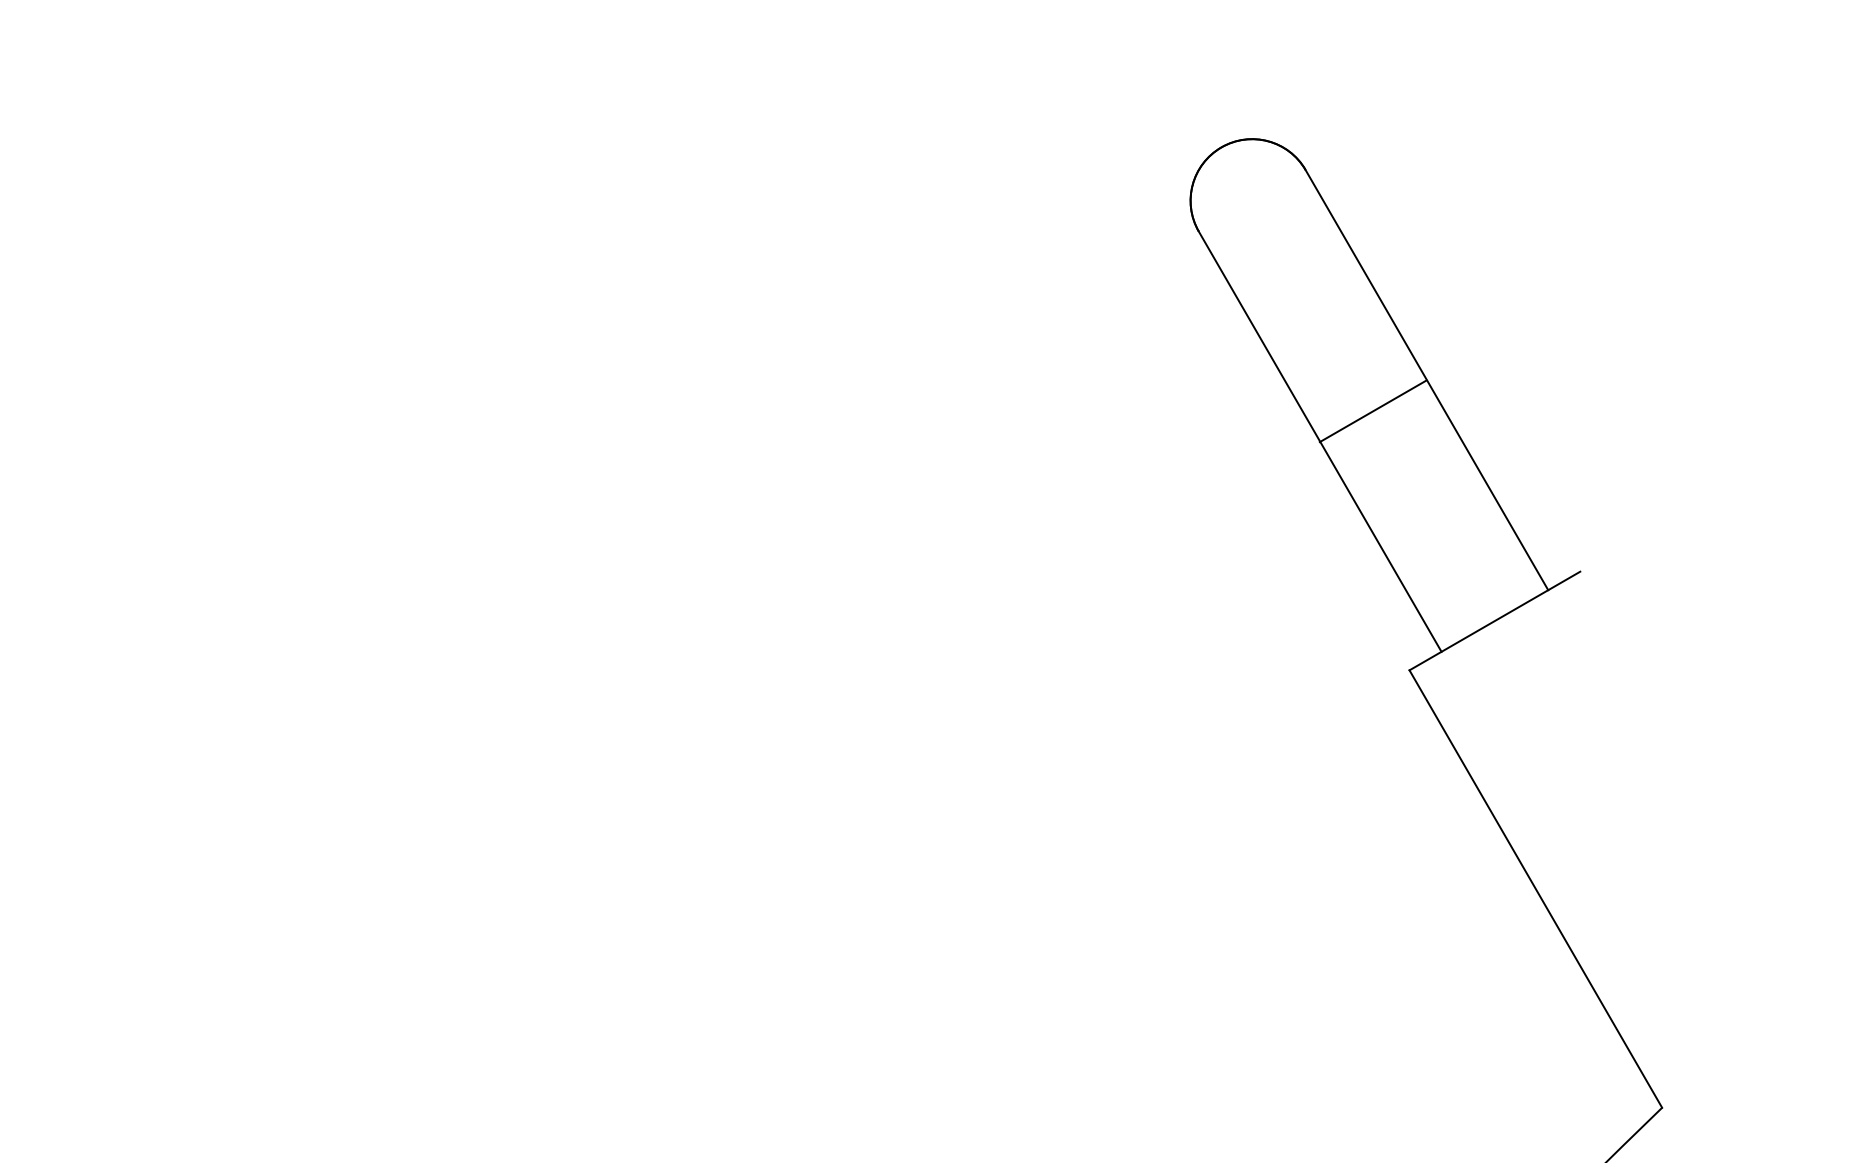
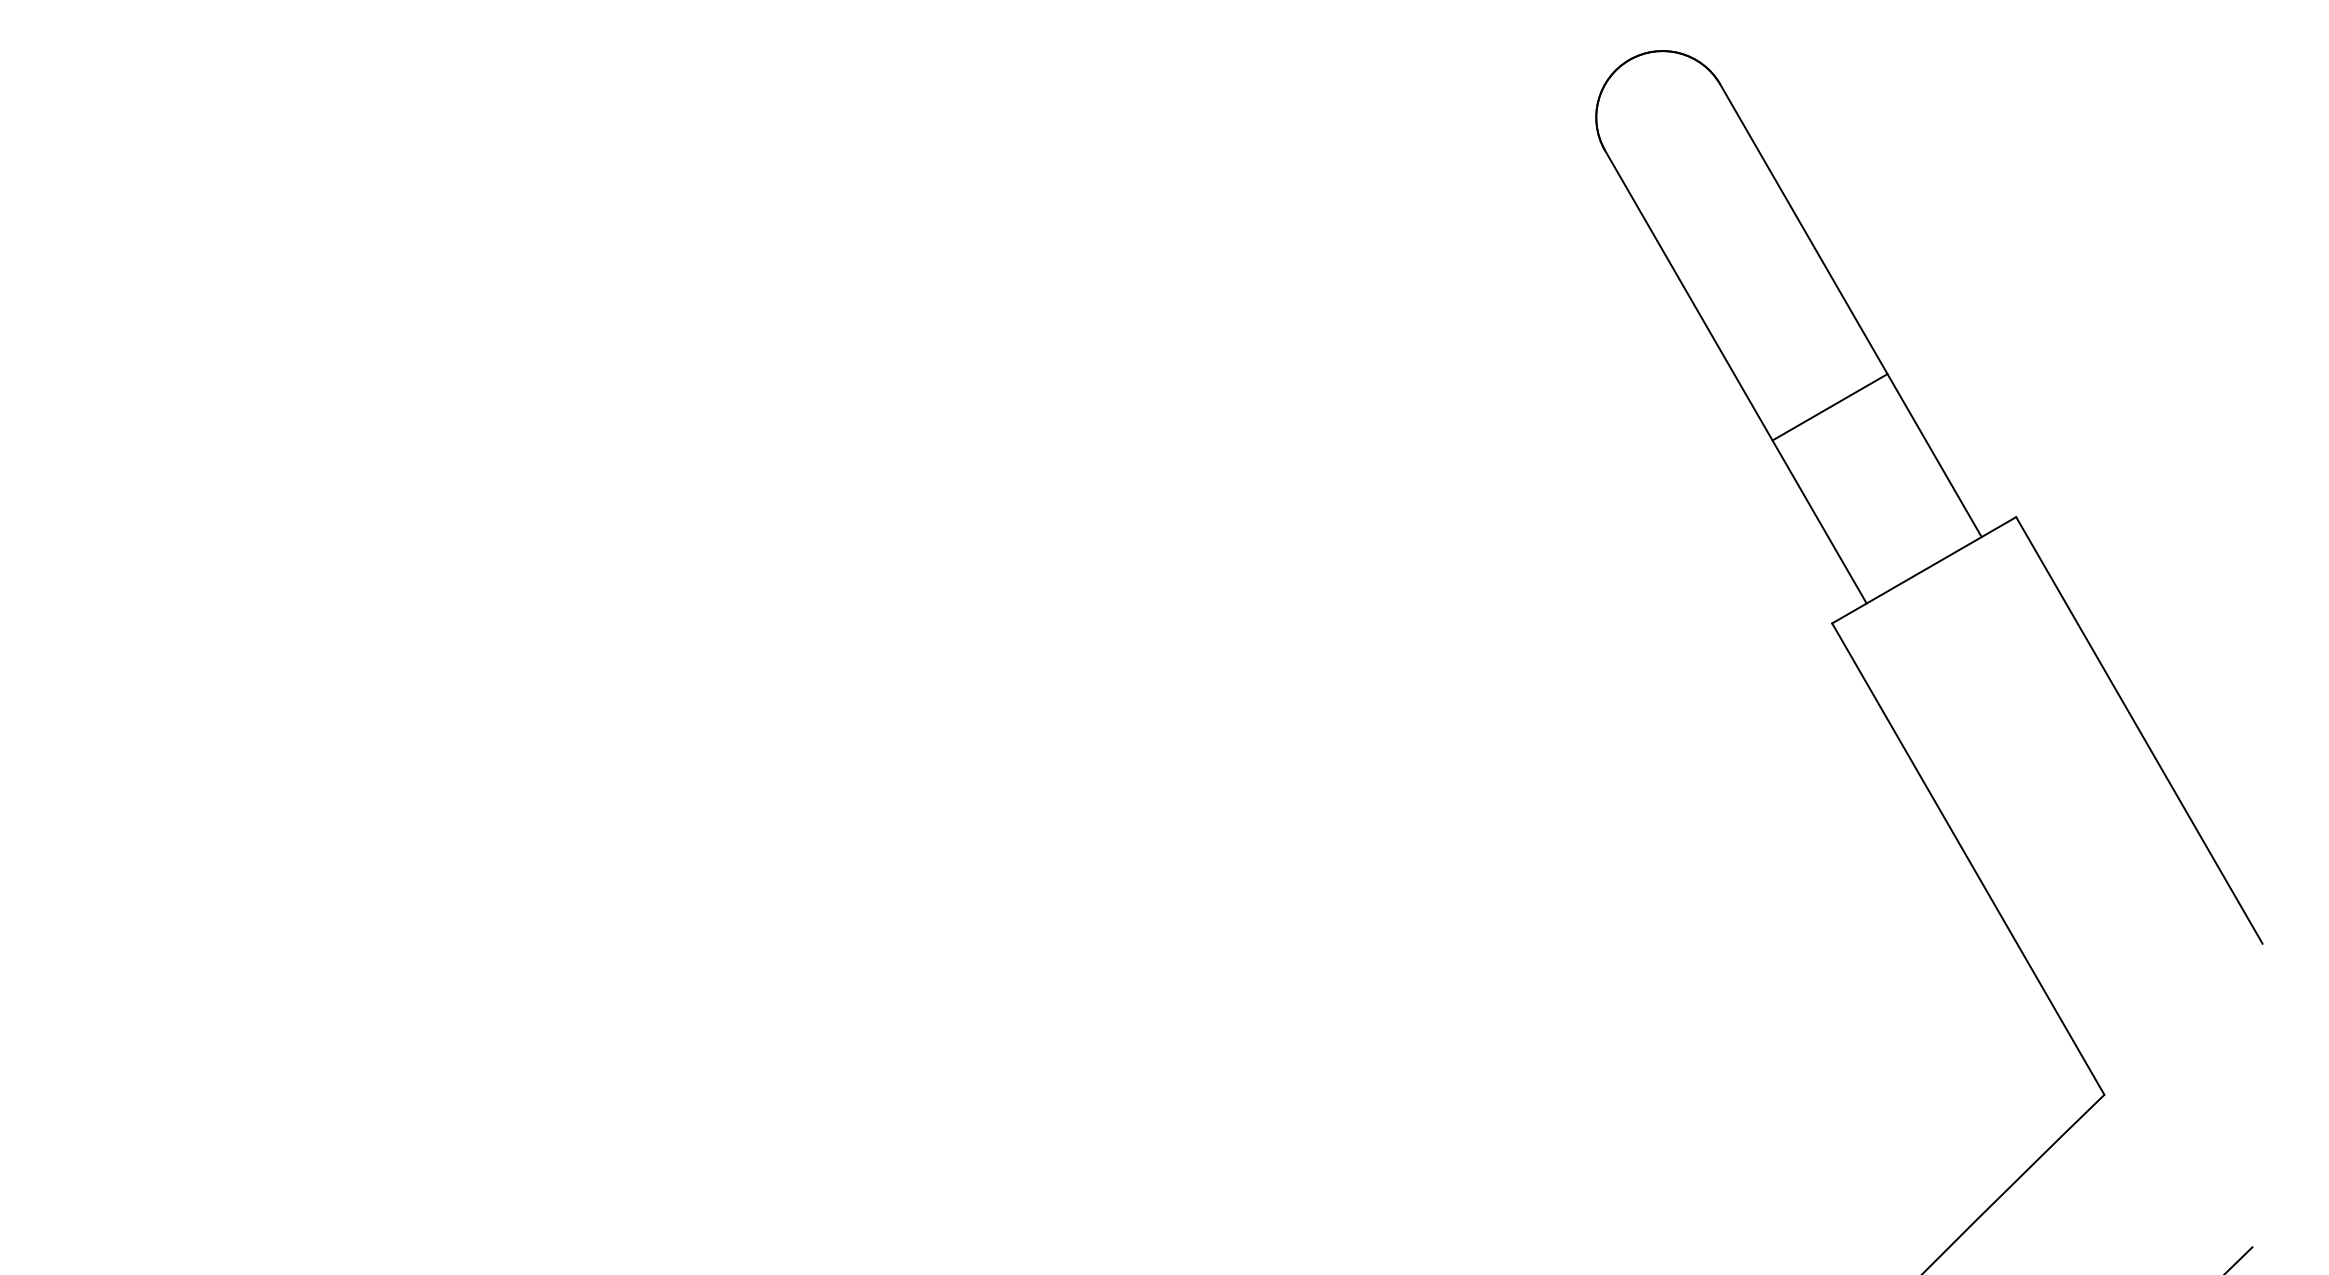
line: (1372, 411) -> (1829, 407), moved
line: (1694, 769) -> (2139, 730), added

